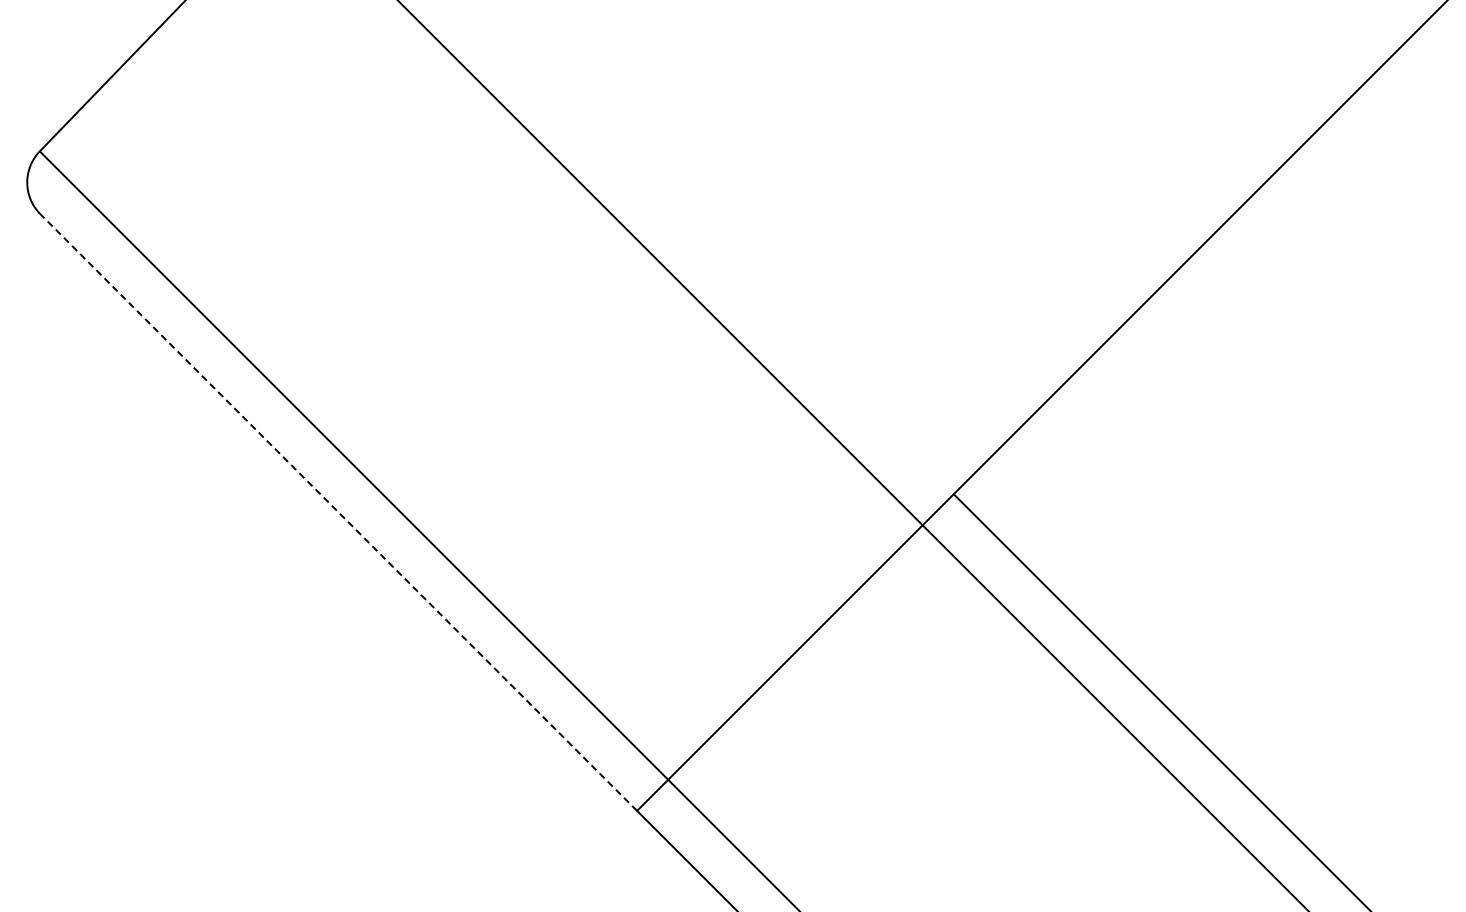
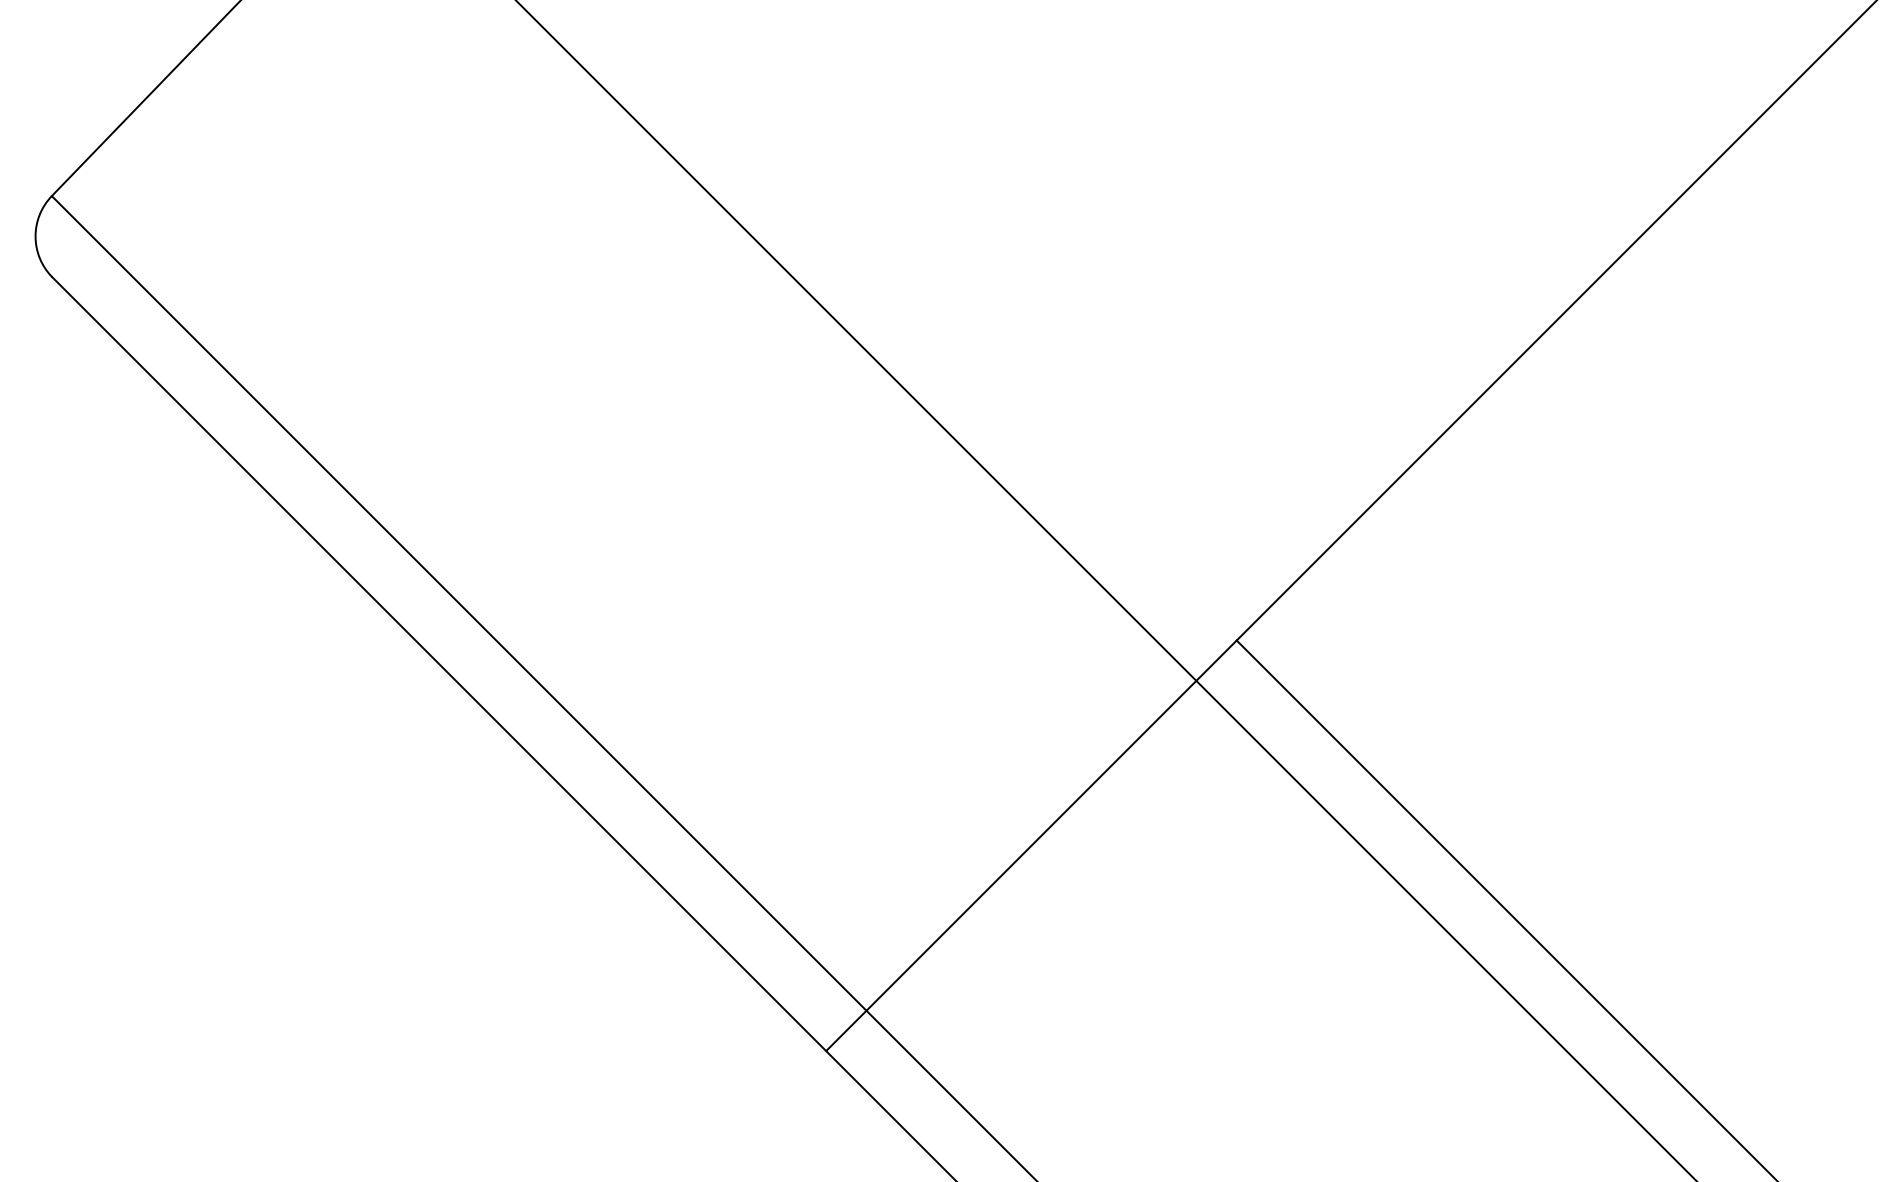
line: (338, 512) -> (439, 664), dashed -> solid

